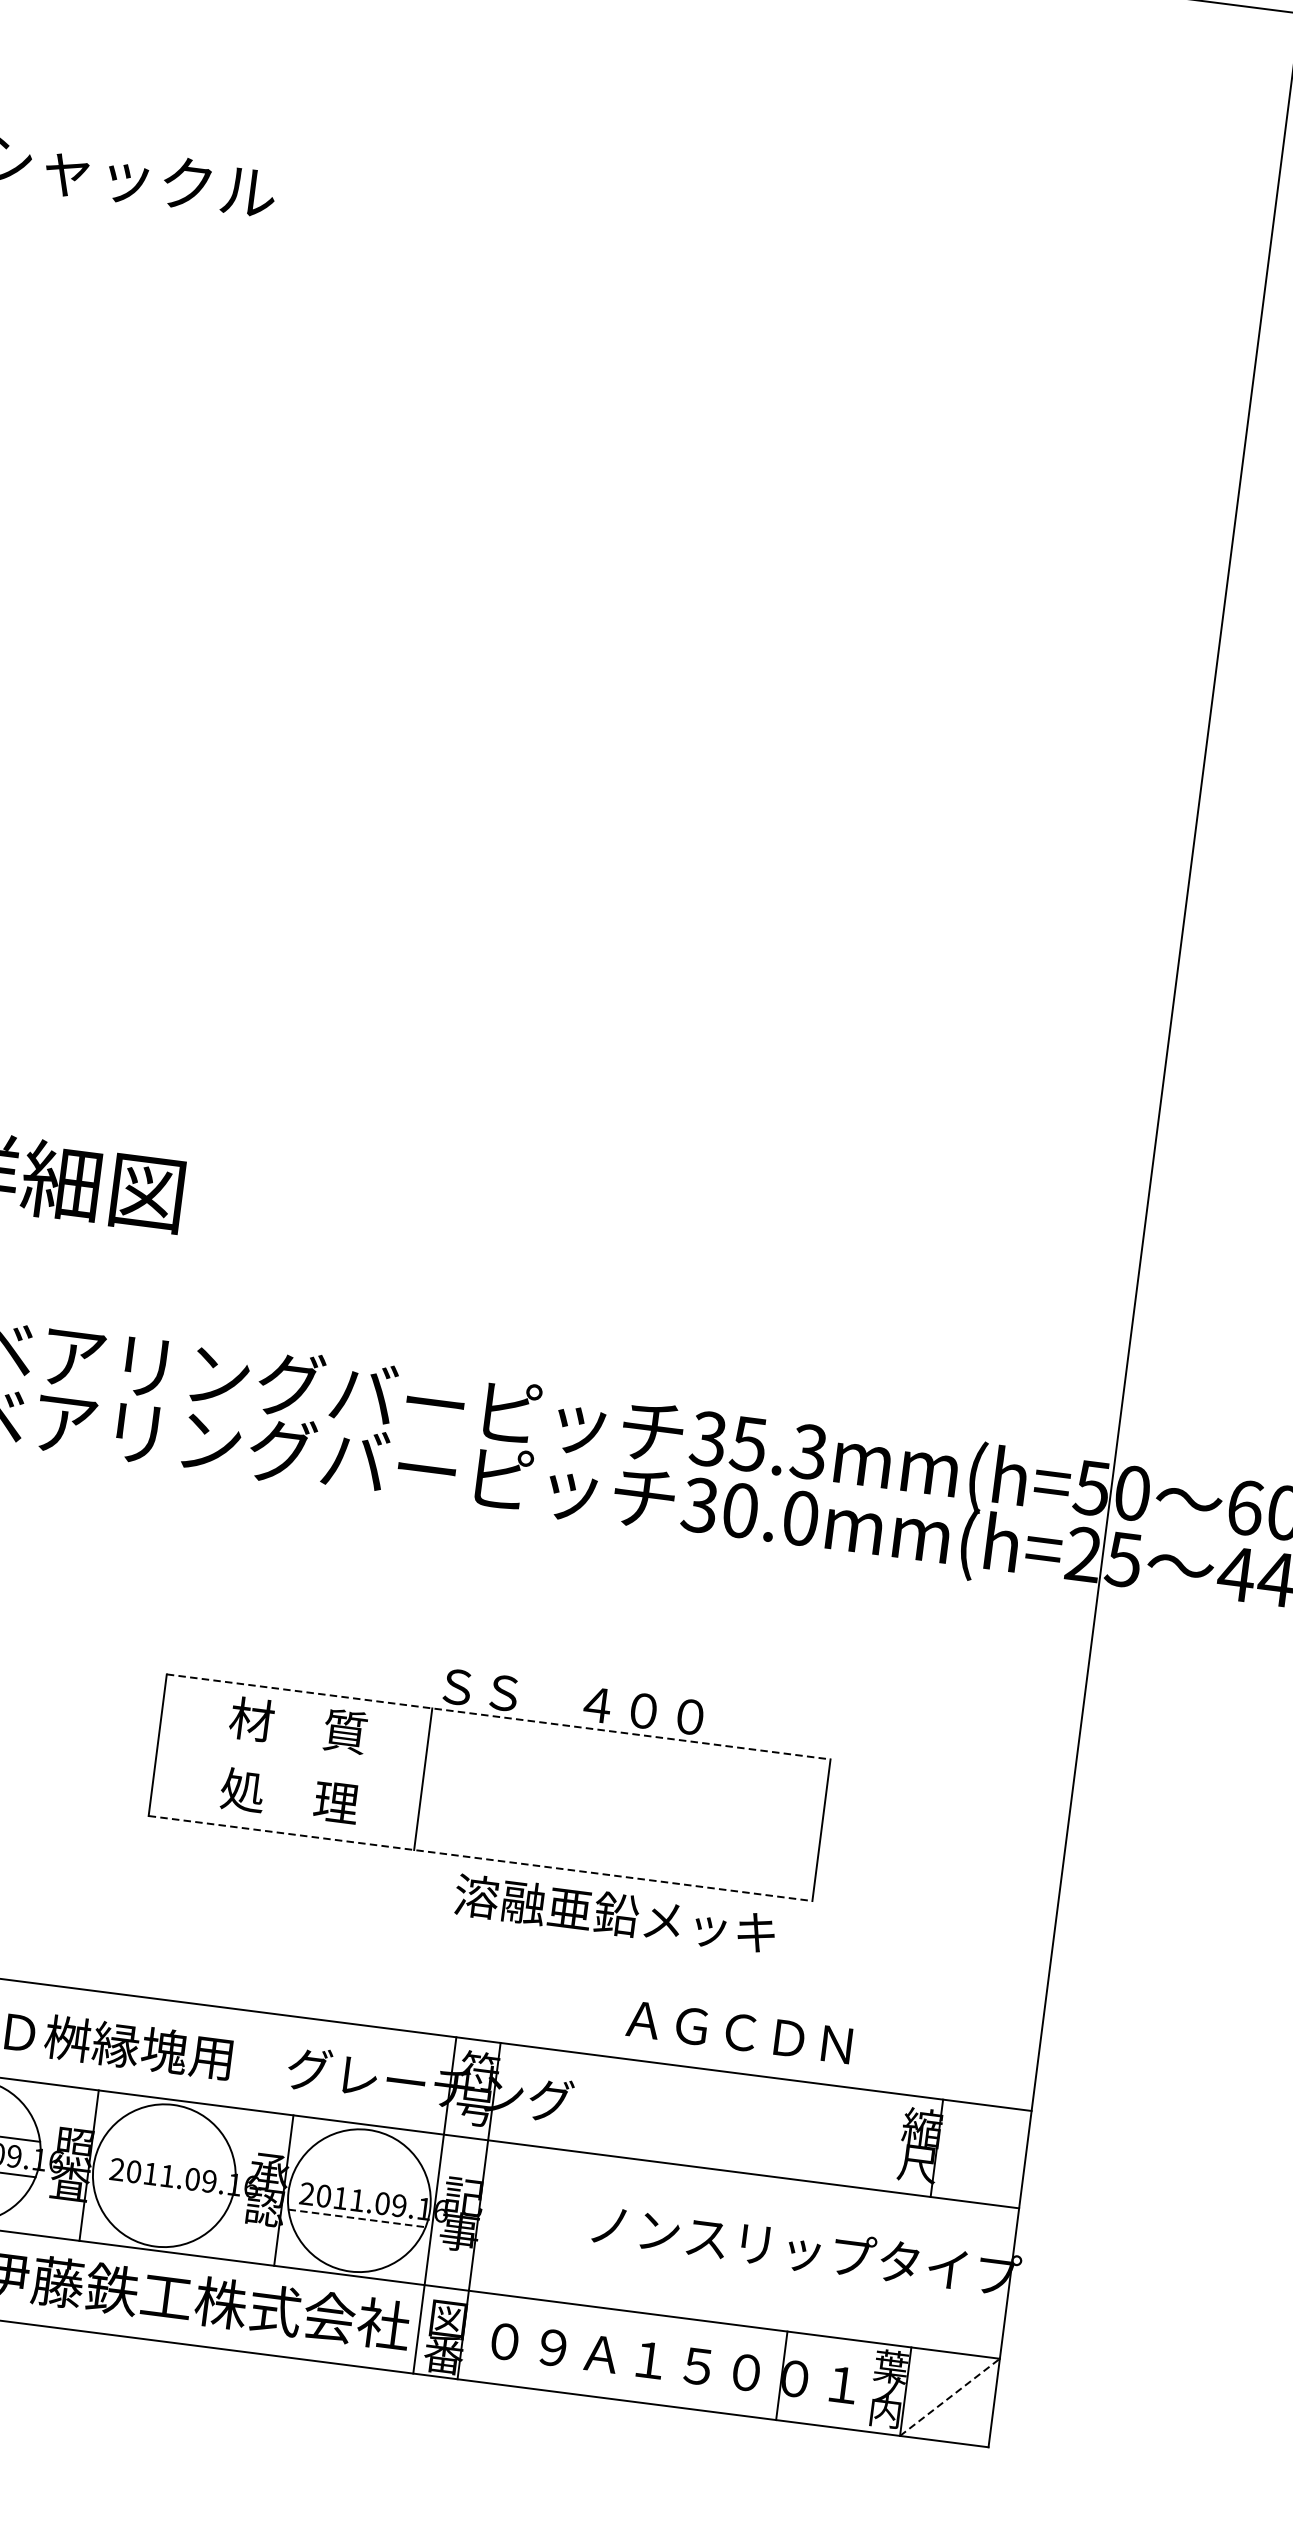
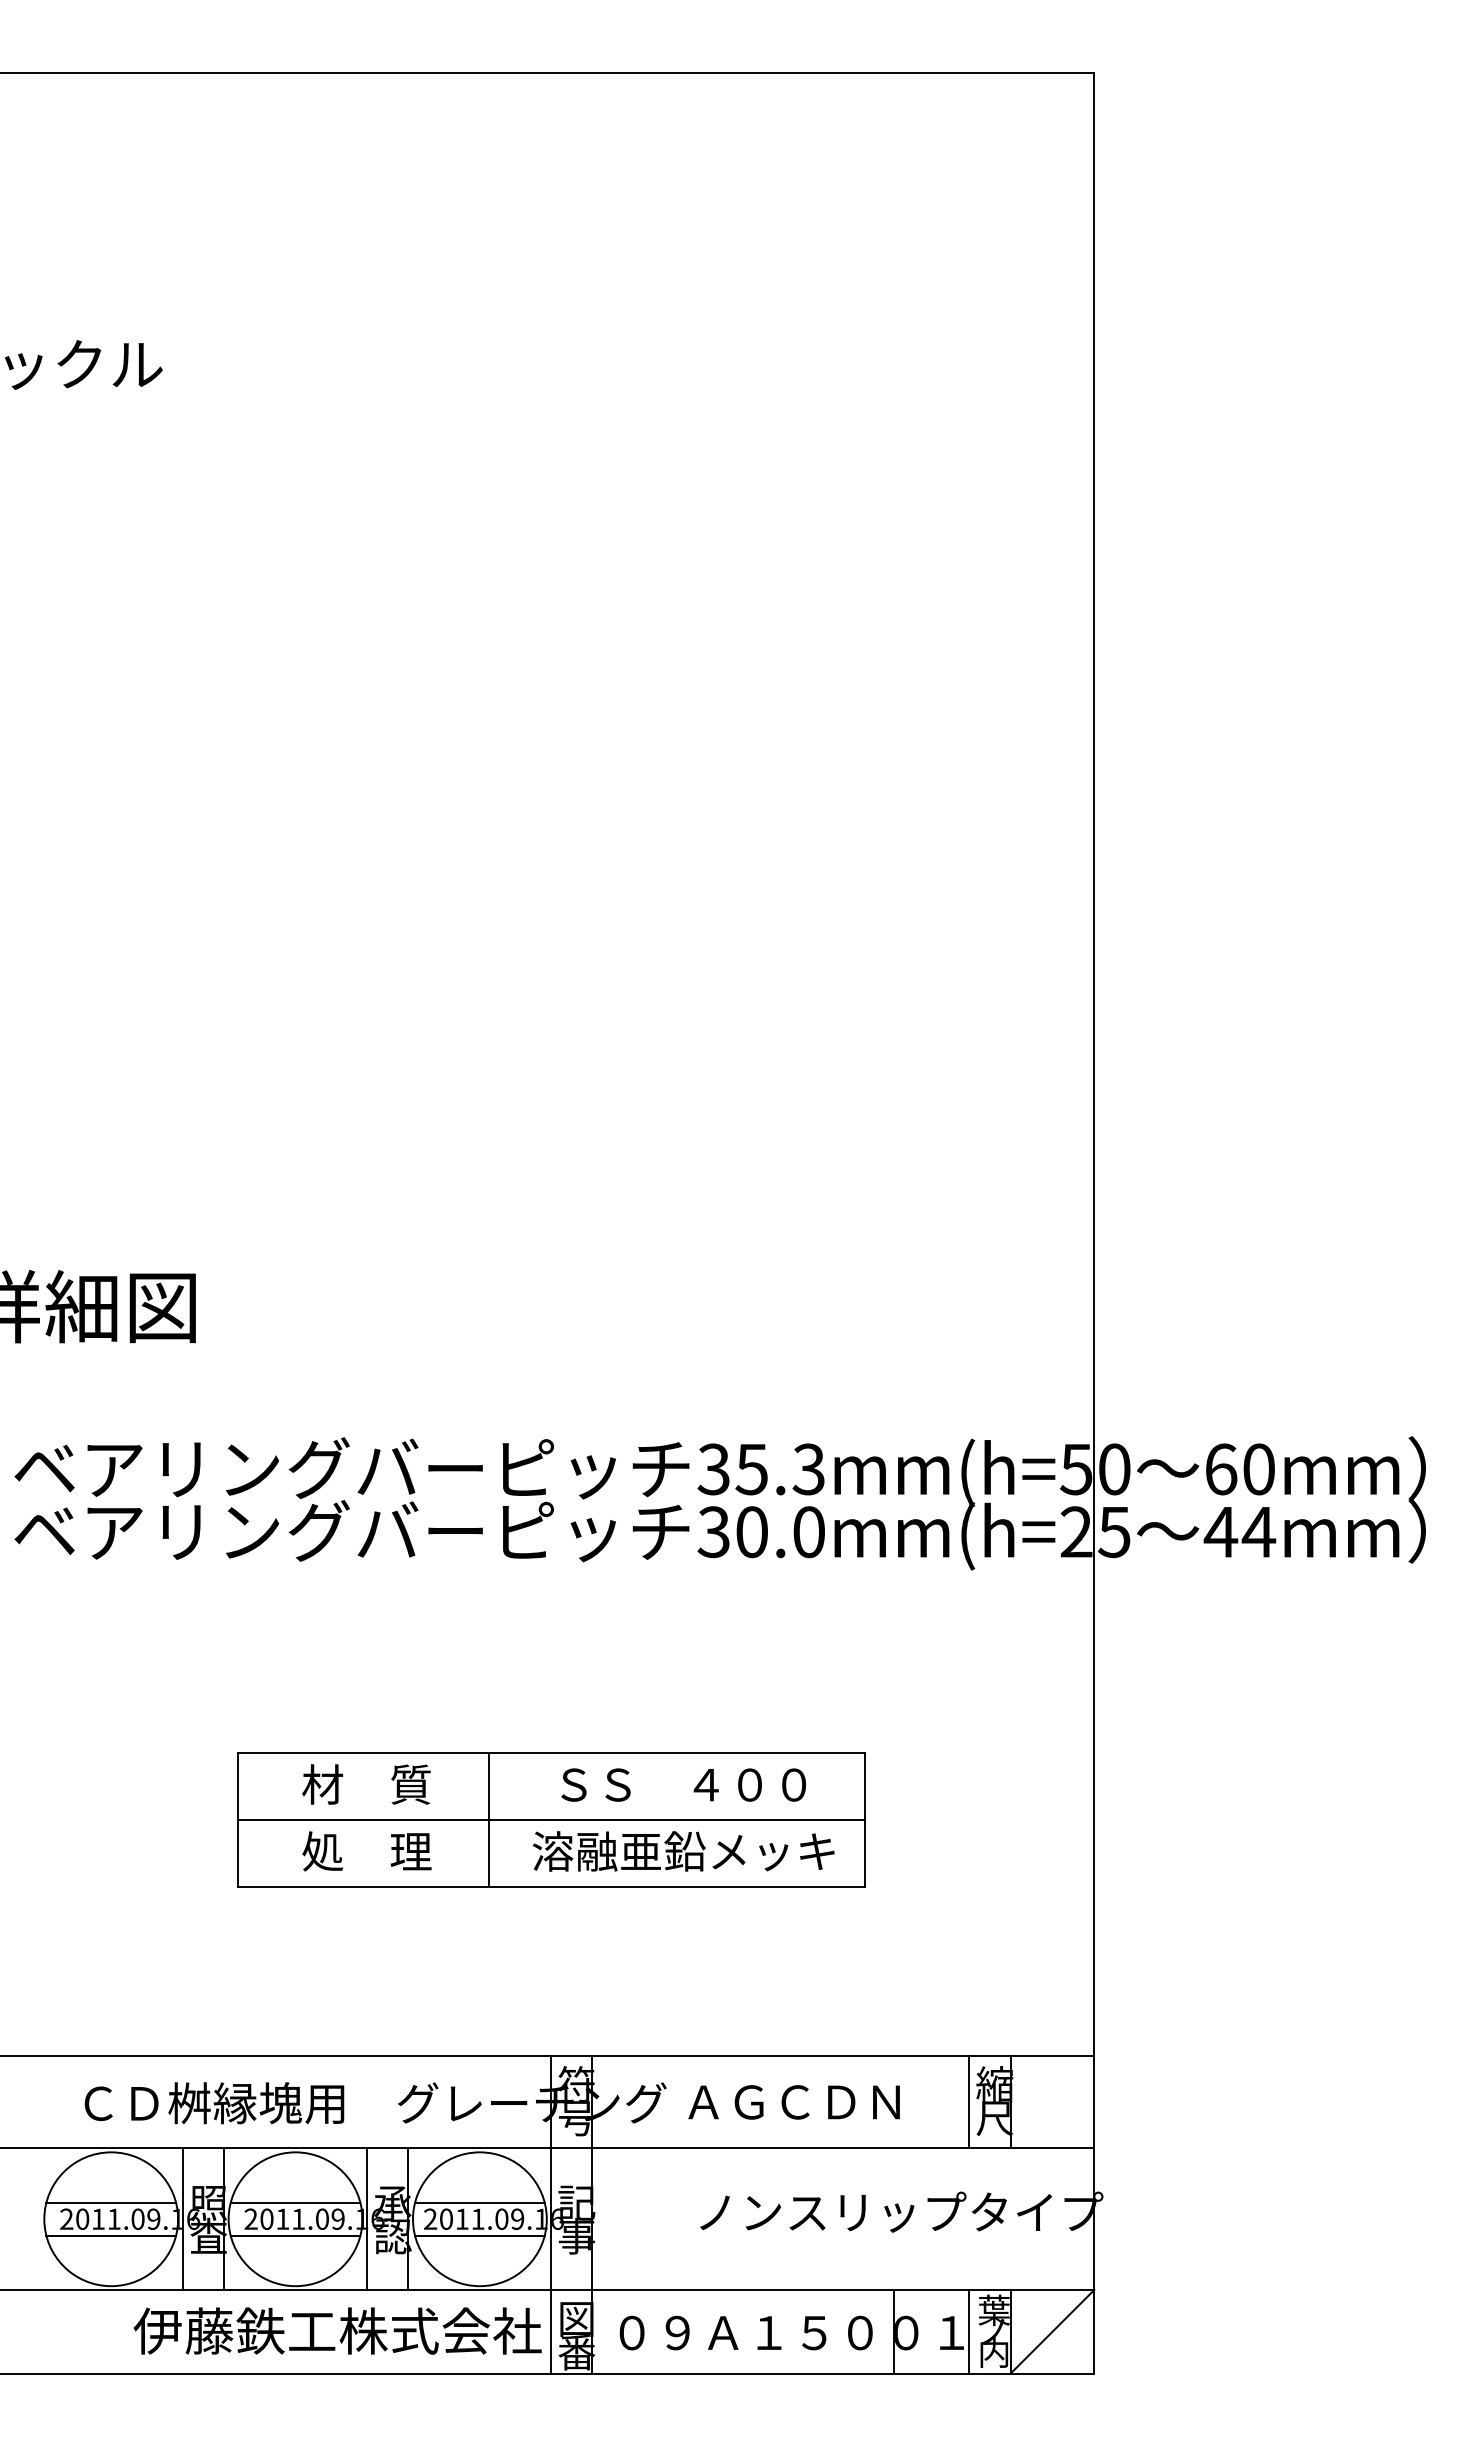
text: (573, 1701) -> (683, 1784), moved
line: (498, 1716) -> (551, 1752), dashed -> solid
line: (489, 1787) -> (551, 1819), added
line: (480, 1858) -> (551, 1886), dashed -> solid
text: (615, 1914) -> (683, 1851), moved
text: (738, 2032) -> (793, 2102), moved
line: (892, 2142) -> (968, 2101), added
line: (166, 2157) -> (295, 2202), added
line: (44, 2159) -> (182, 2218), added
line: (361, 2182) -> (479, 2202), added
line: (239, 2184) -> (366, 2218), added
line: (161, 2193) -> (295, 2236), added
line: (356, 2218) -> (479, 2236), dashed -> solid
line: (861, 2385) -> (968, 2331), added
line: (949, 2397) -> (1052, 2331), dashed -> solid

